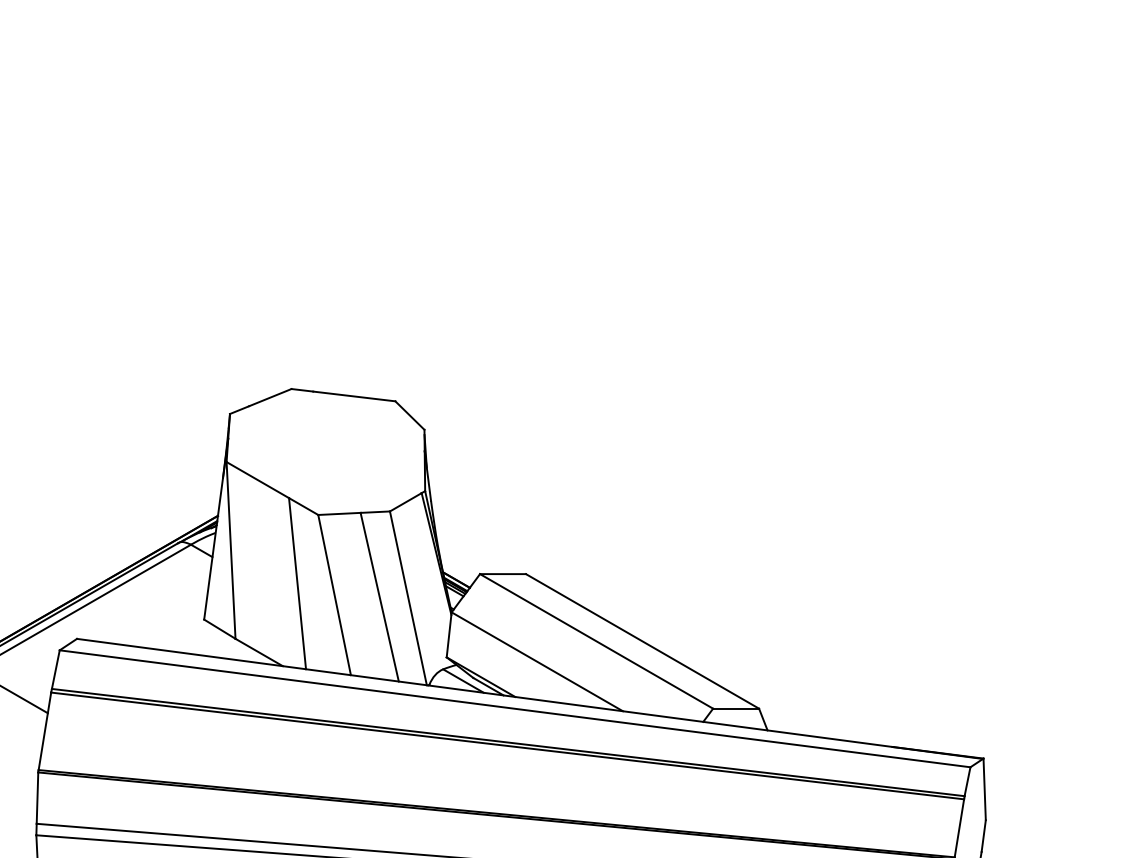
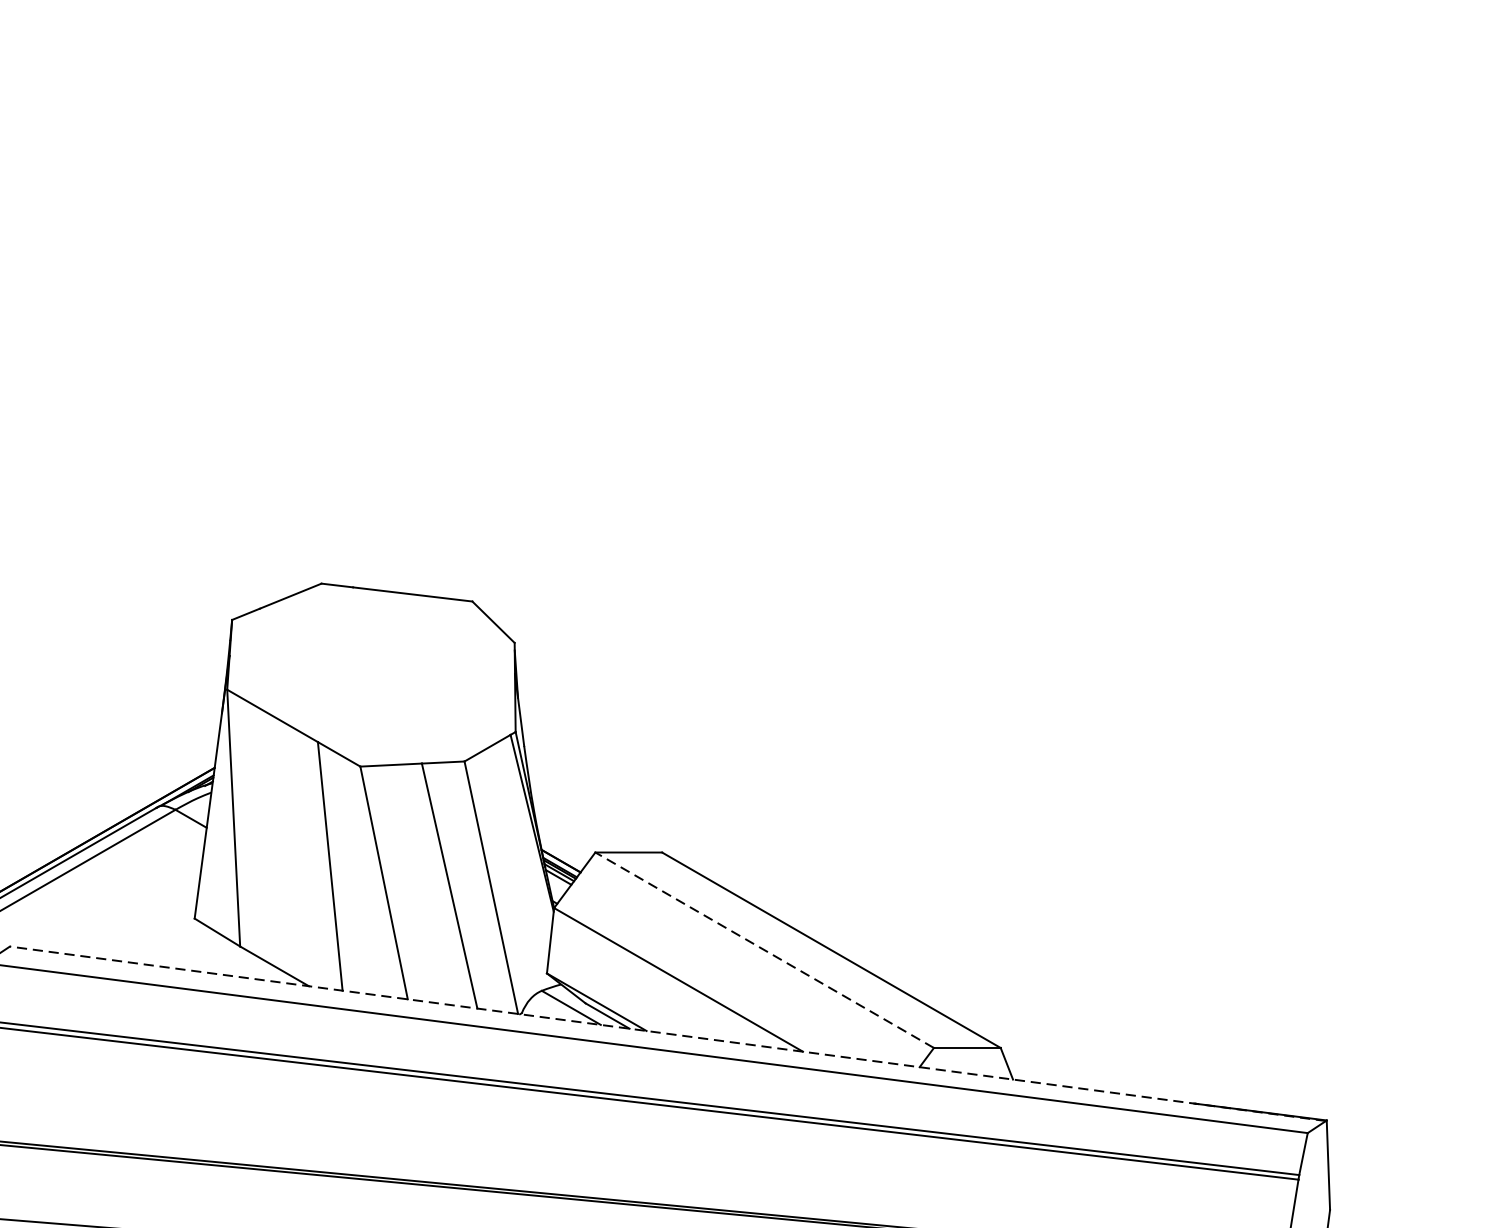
line: (596, 641) -> (764, 950), solid -> dashed
line: (529, 698) -> (667, 1033), solid -> dashed

